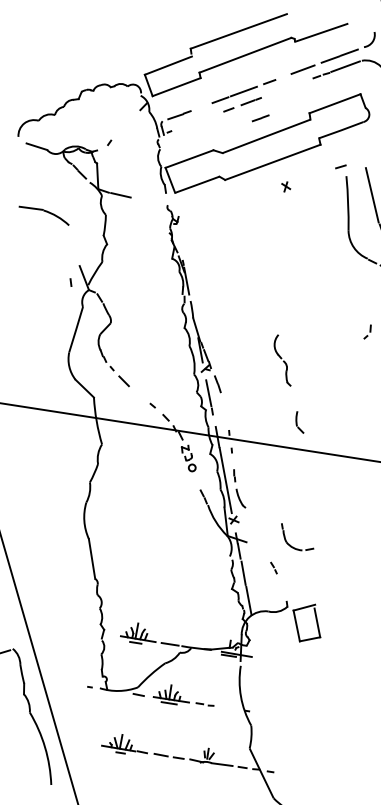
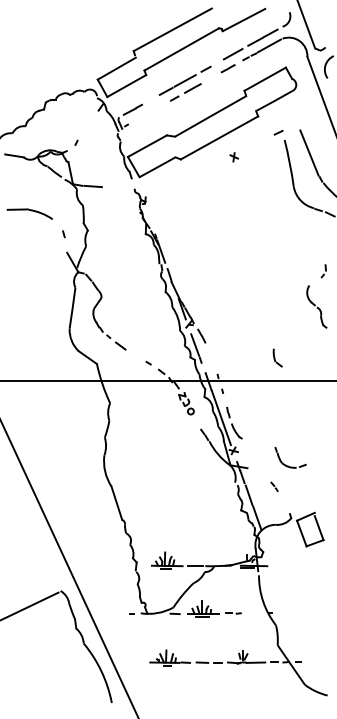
line: (259, 117) -> (227, 68), moved
line: (70, 282) -> (63, 234), moved
part: (282, 359) -> (316, 306), moved

